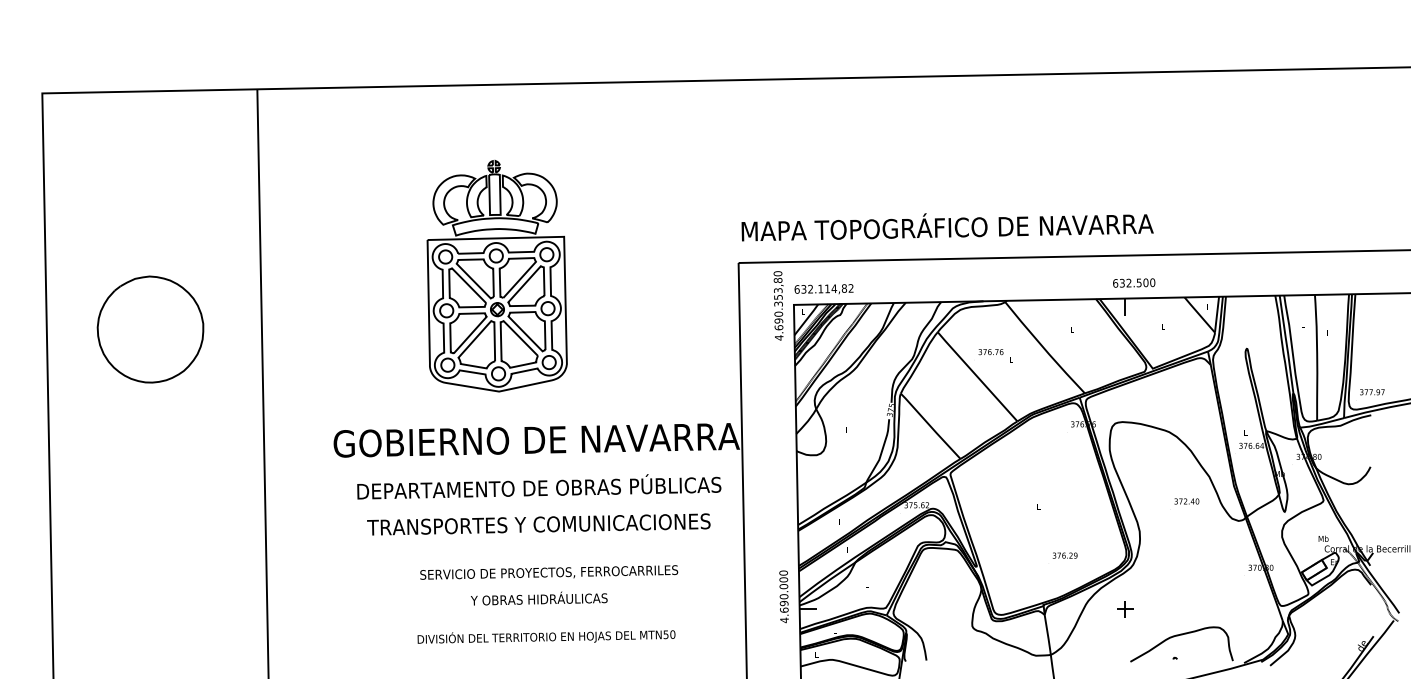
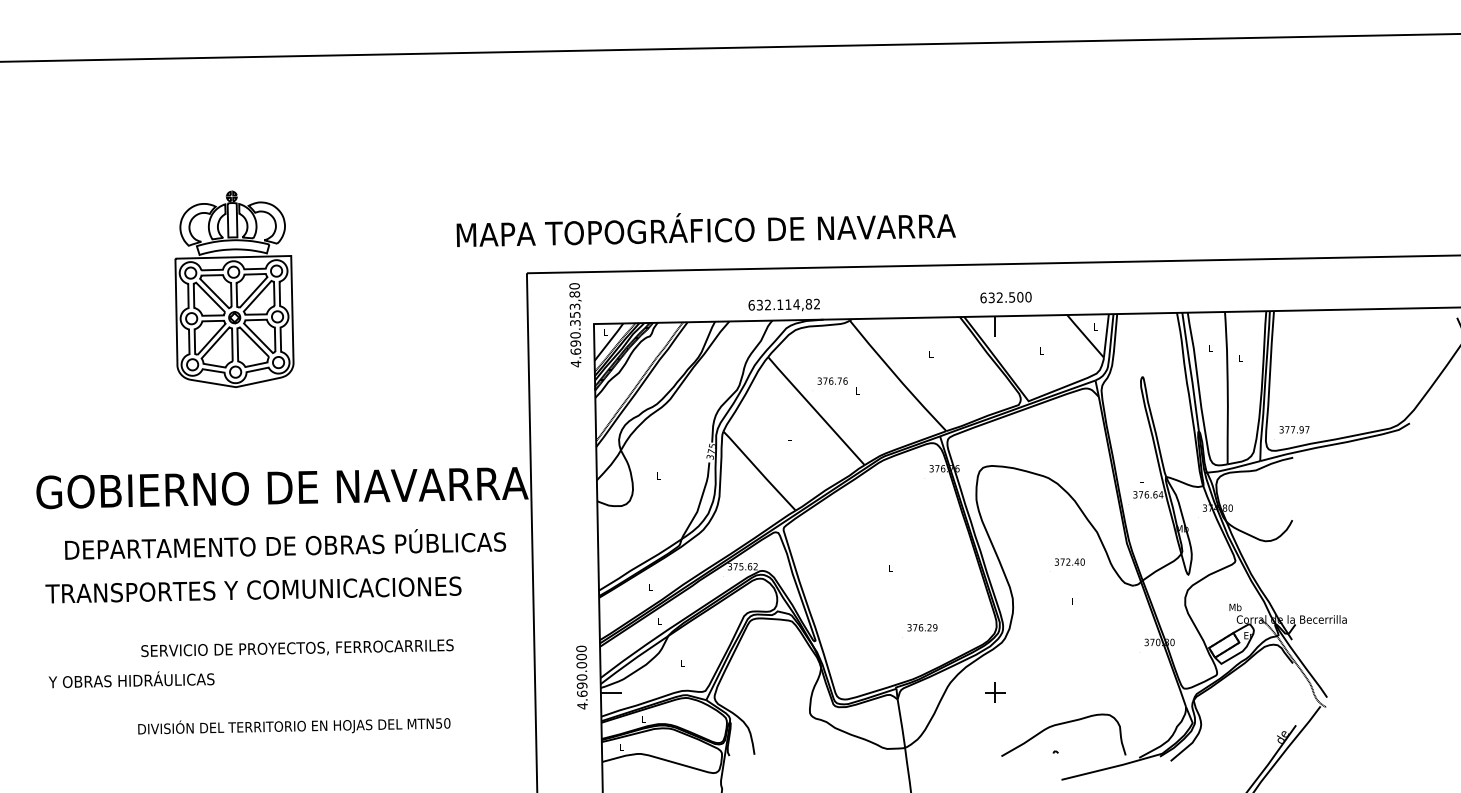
text: (947, 227) -> (706, 230), moved
part: (496, 276) -> (233, 289), size x0.7
text: (823, 289) -> (783, 305), moved
text: (538, 524) -> (253, 590), moved
text: (539, 598) -> (131, 679), moved

